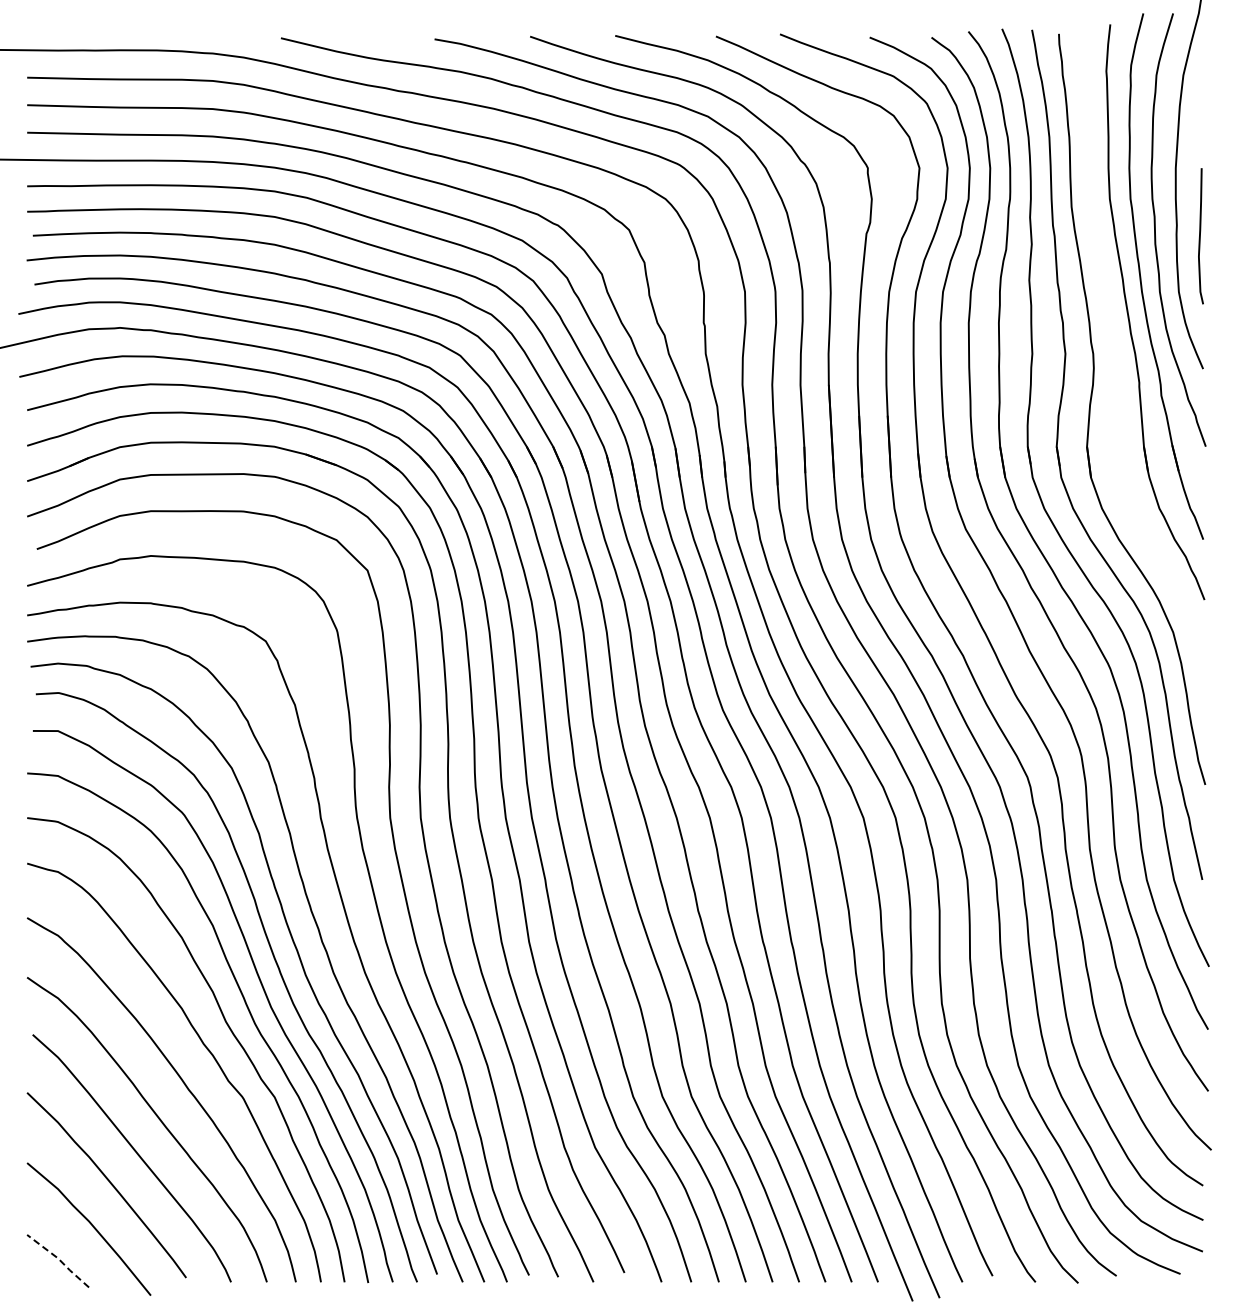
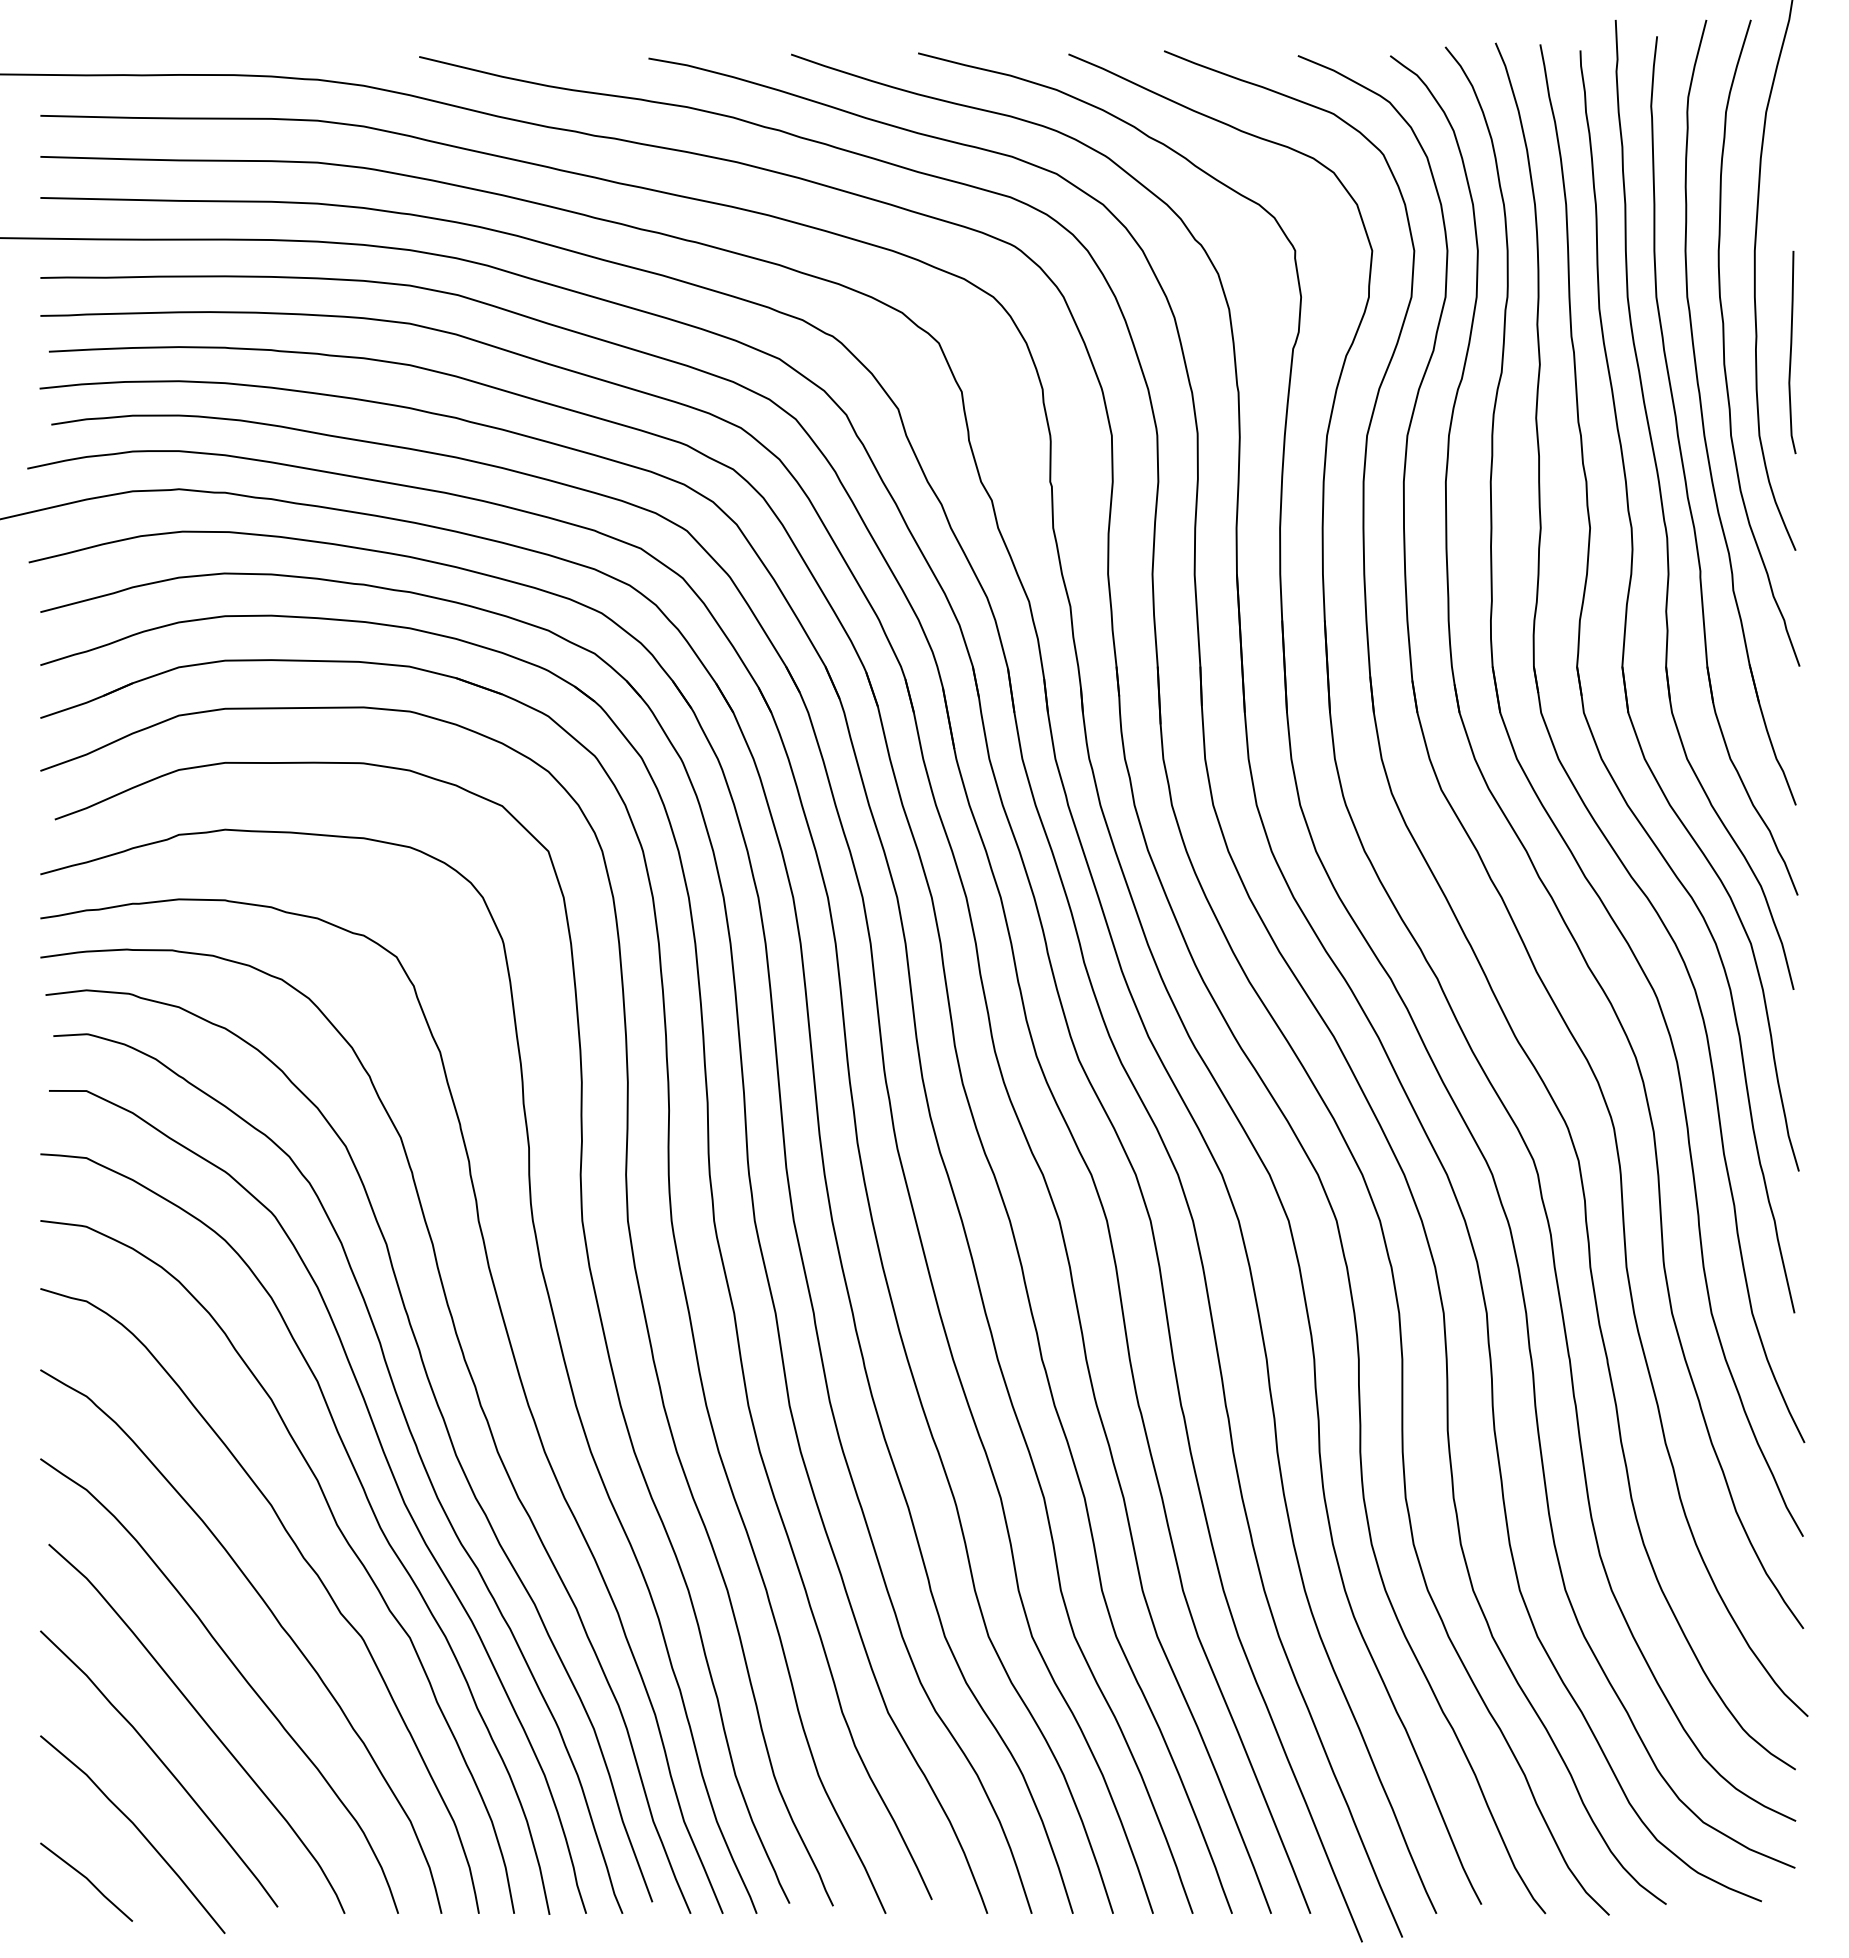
part: (1115, 342) -> (1664, 511), added
line: (59, 1259) -> (88, 1879), dashed -> solid

